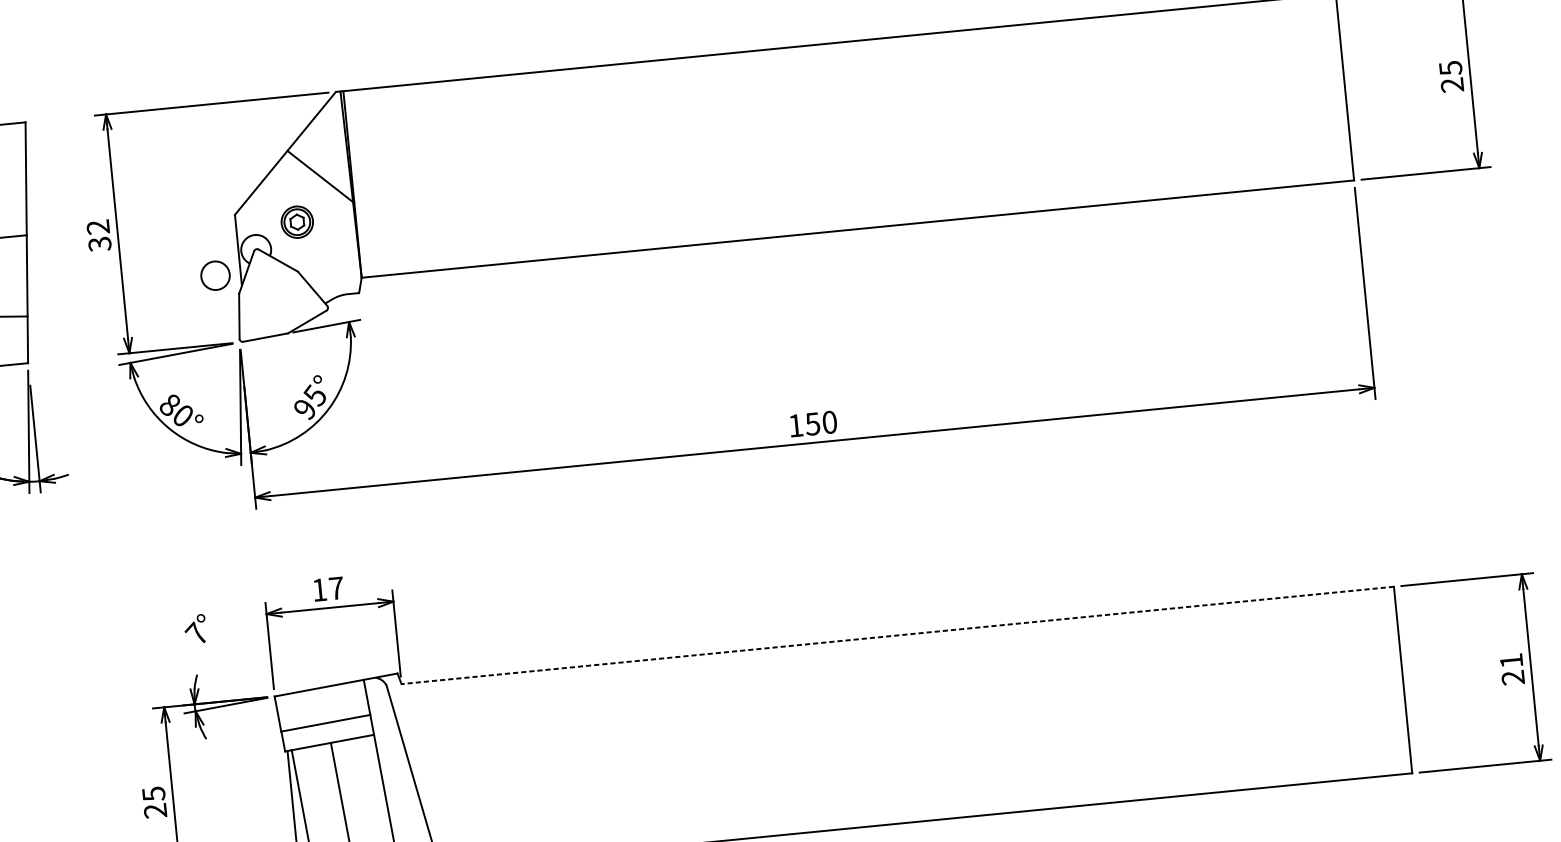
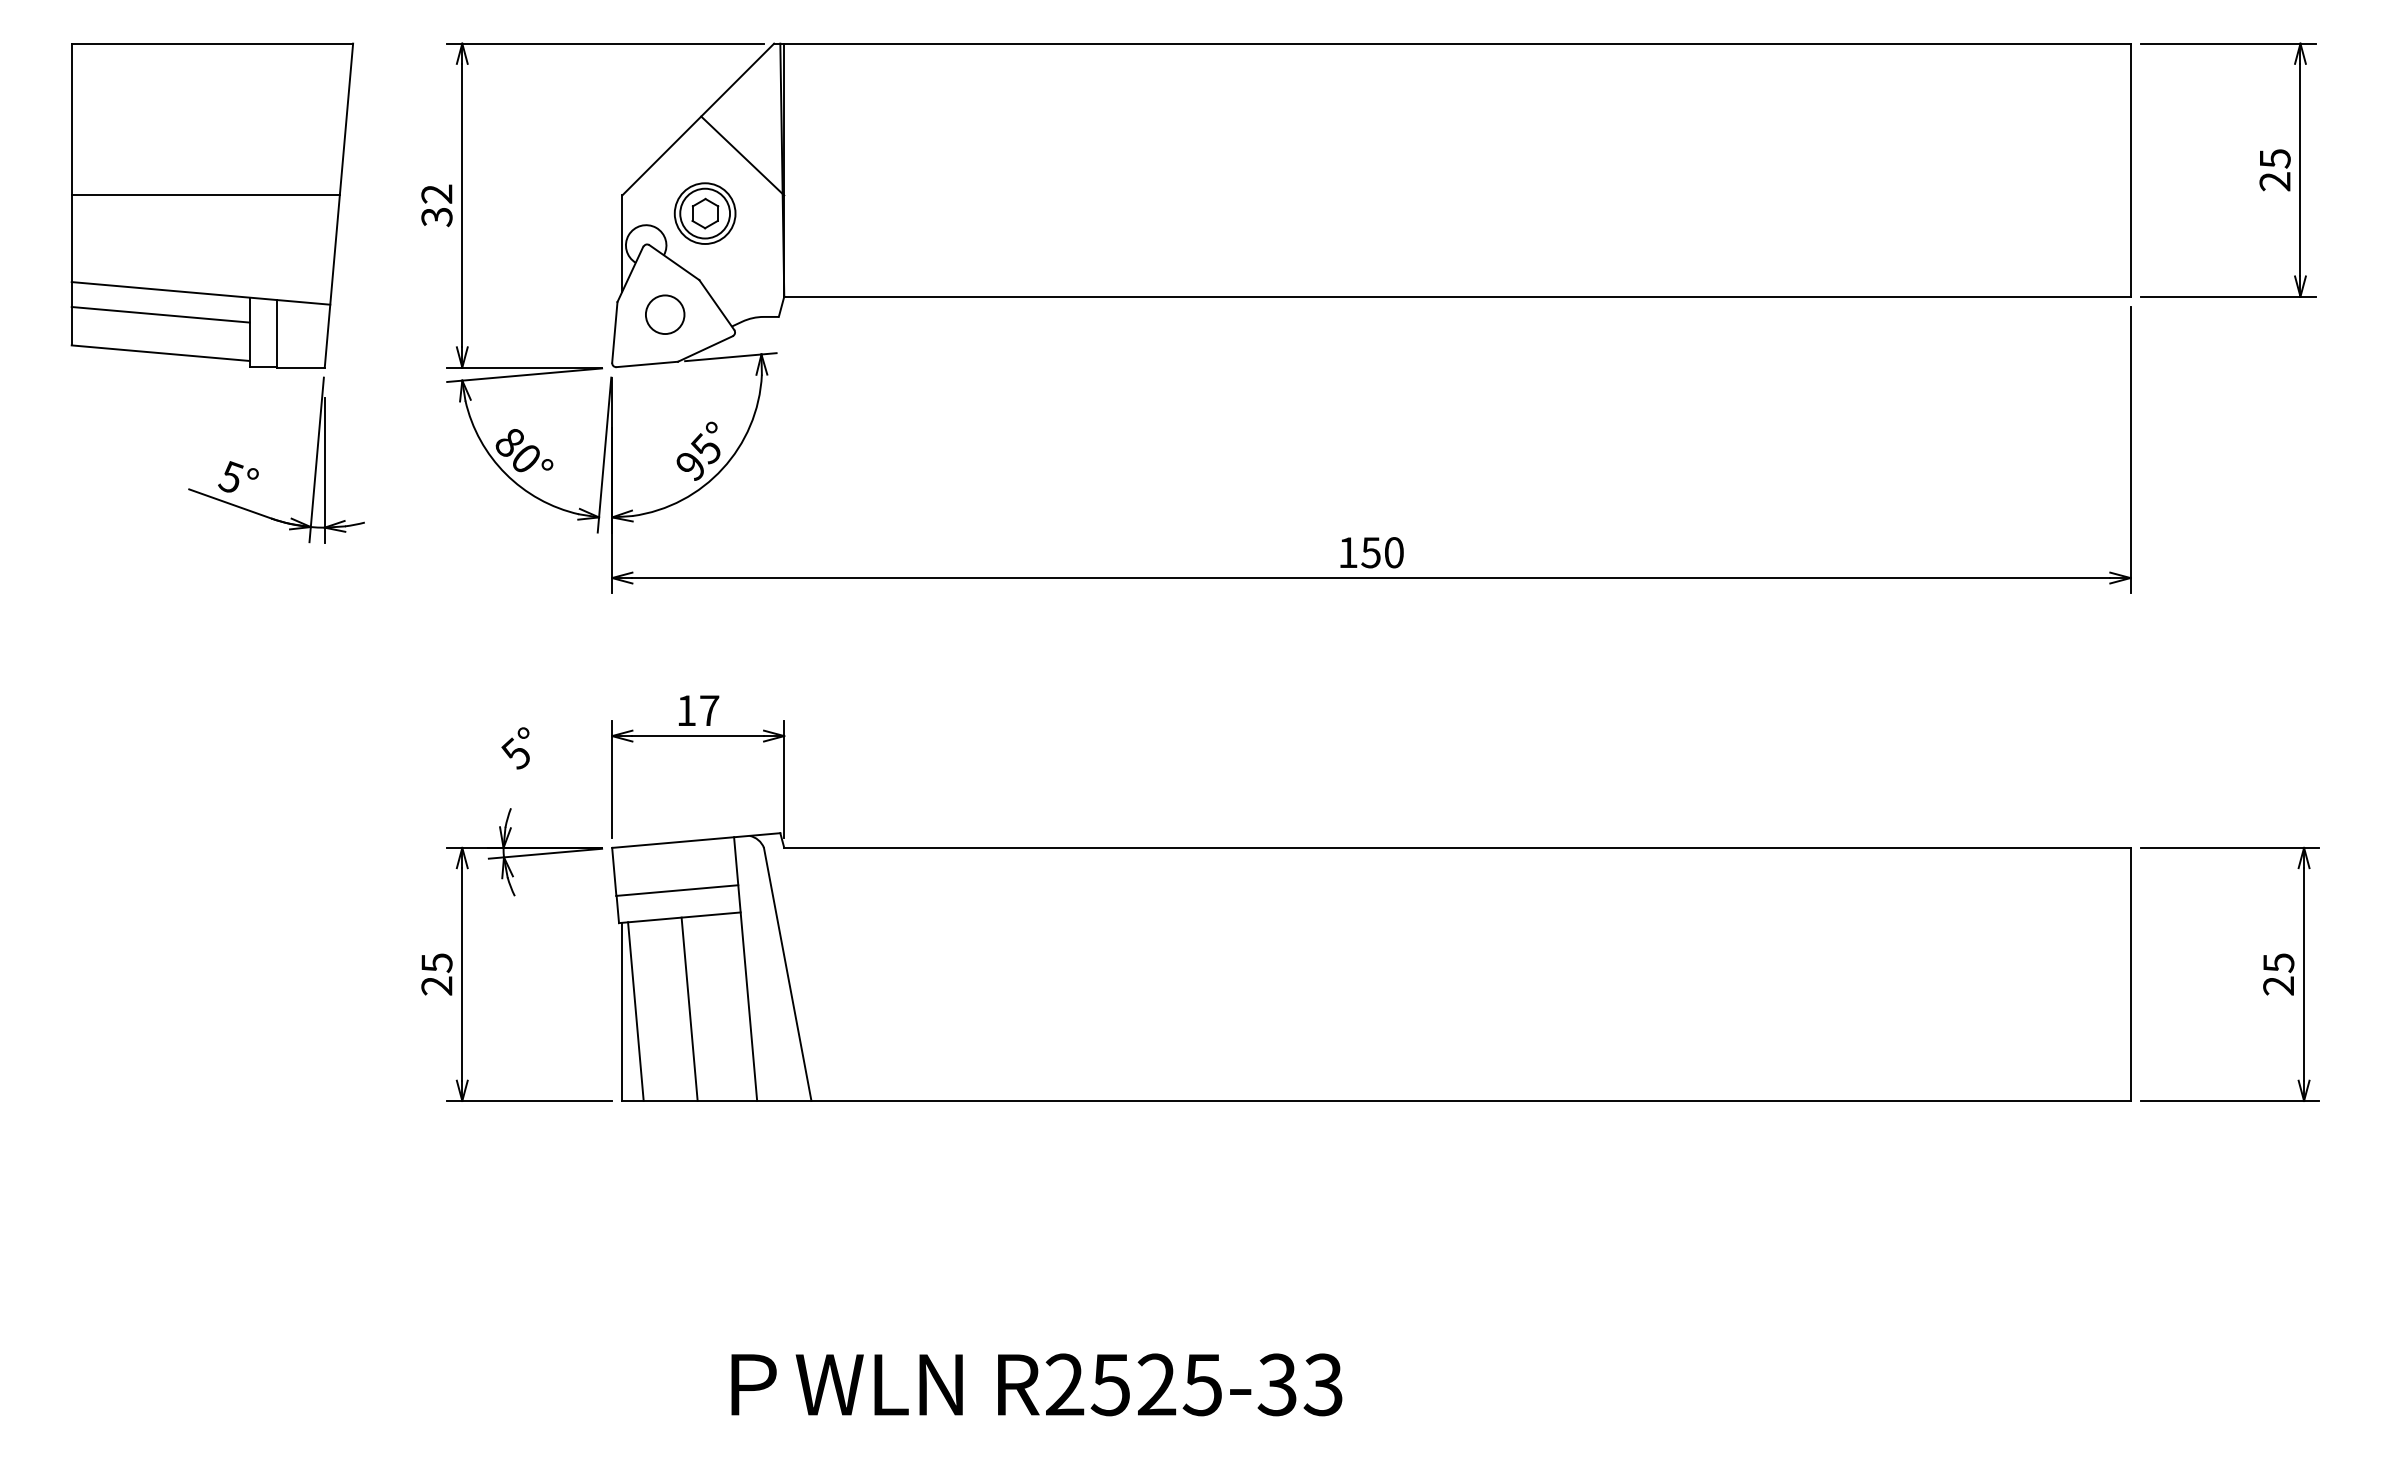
part: (296, 222) -> (704, 213), size x1.43
circle: (215, 275) -> (665, 314), moved
text: (195, 633) -> (514, 752), 7° -> 5°
line: (897, 635) -> (1456, 847), dashed -> solid
text: (1511, 661) -> (2278, 963), 21 -> 25

